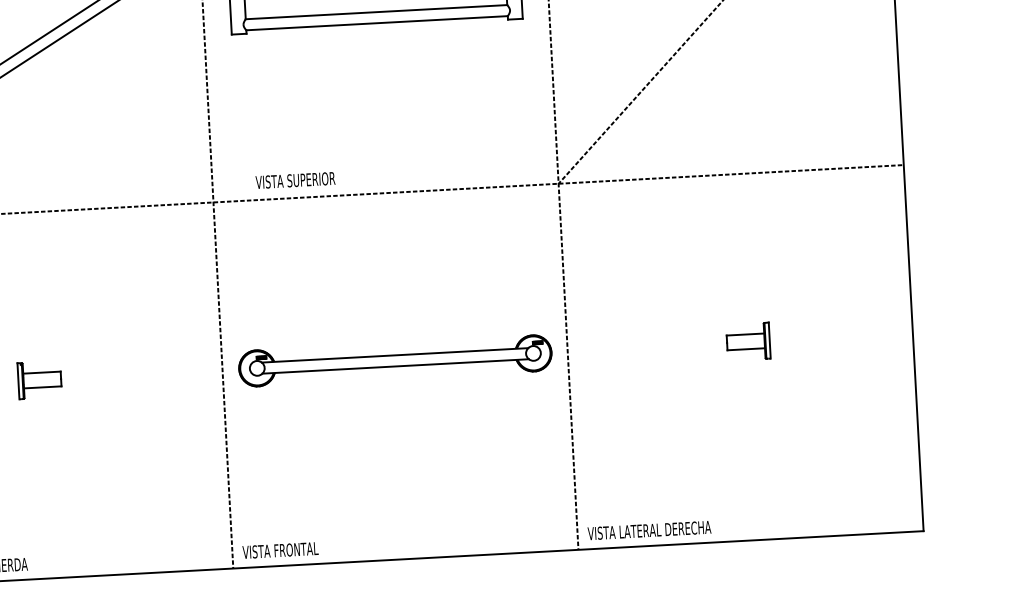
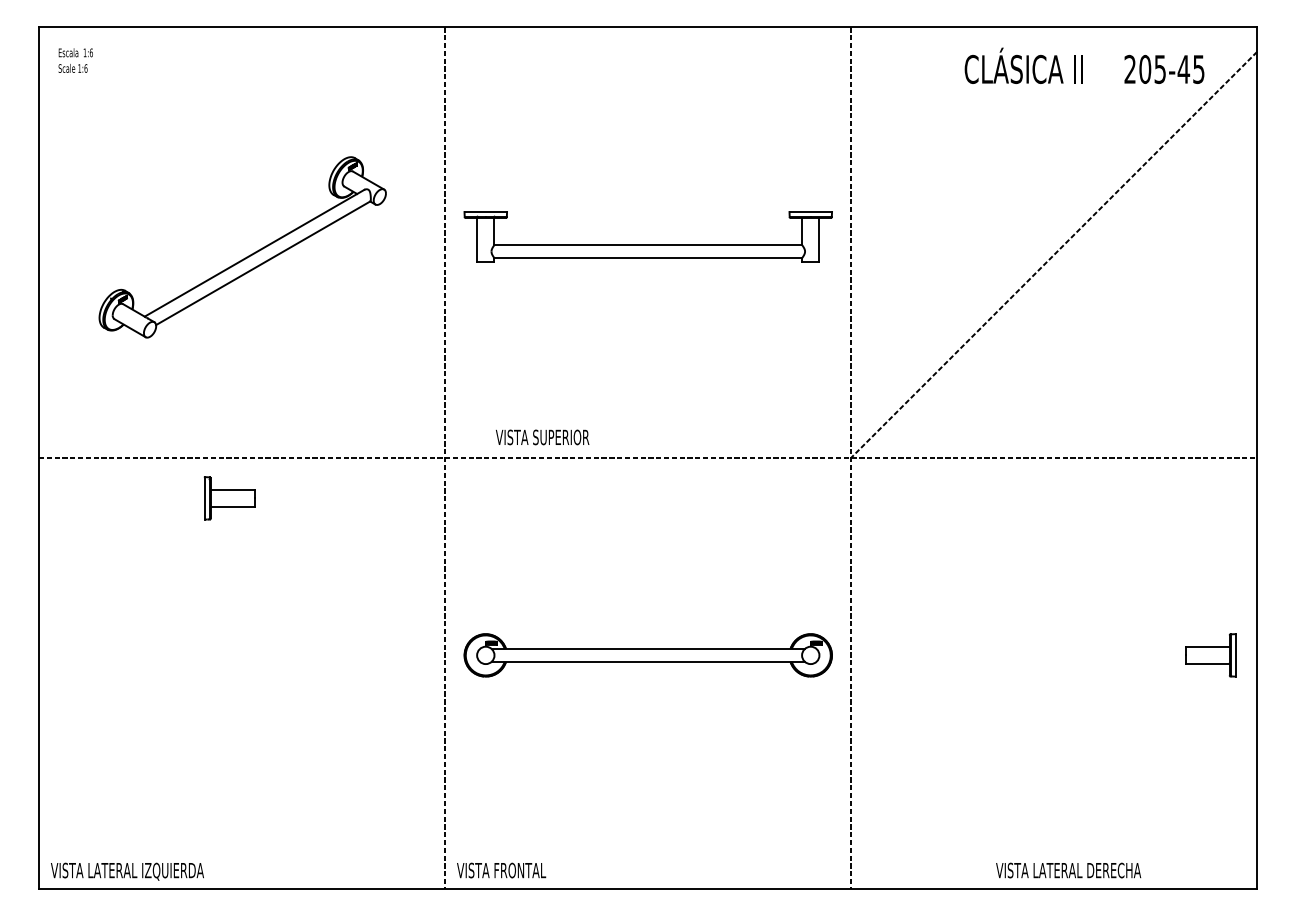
part: (748, 341) -> (1210, 655), moved
part: (39, 380) -> (229, 498), moved
text: (649, 530) -> (1068, 870), moved

